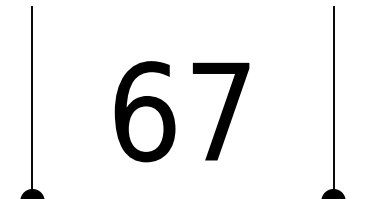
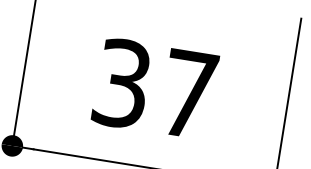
text: (144, 111) -> (122, 83), 67 -> 37

